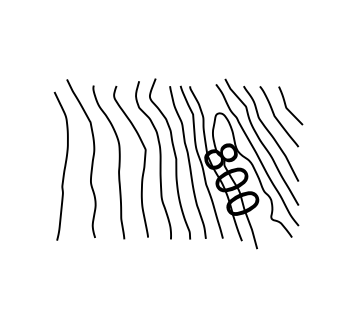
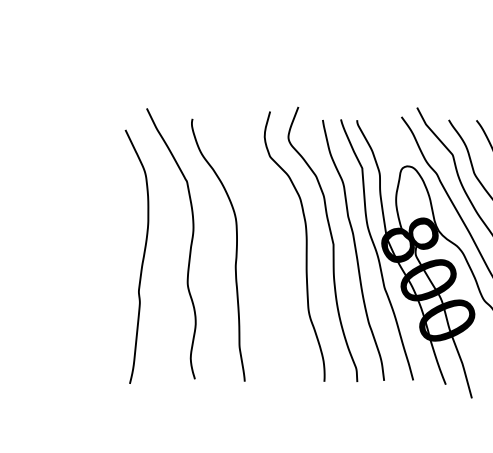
curve: (143, 161) -> (277, 248), removed

